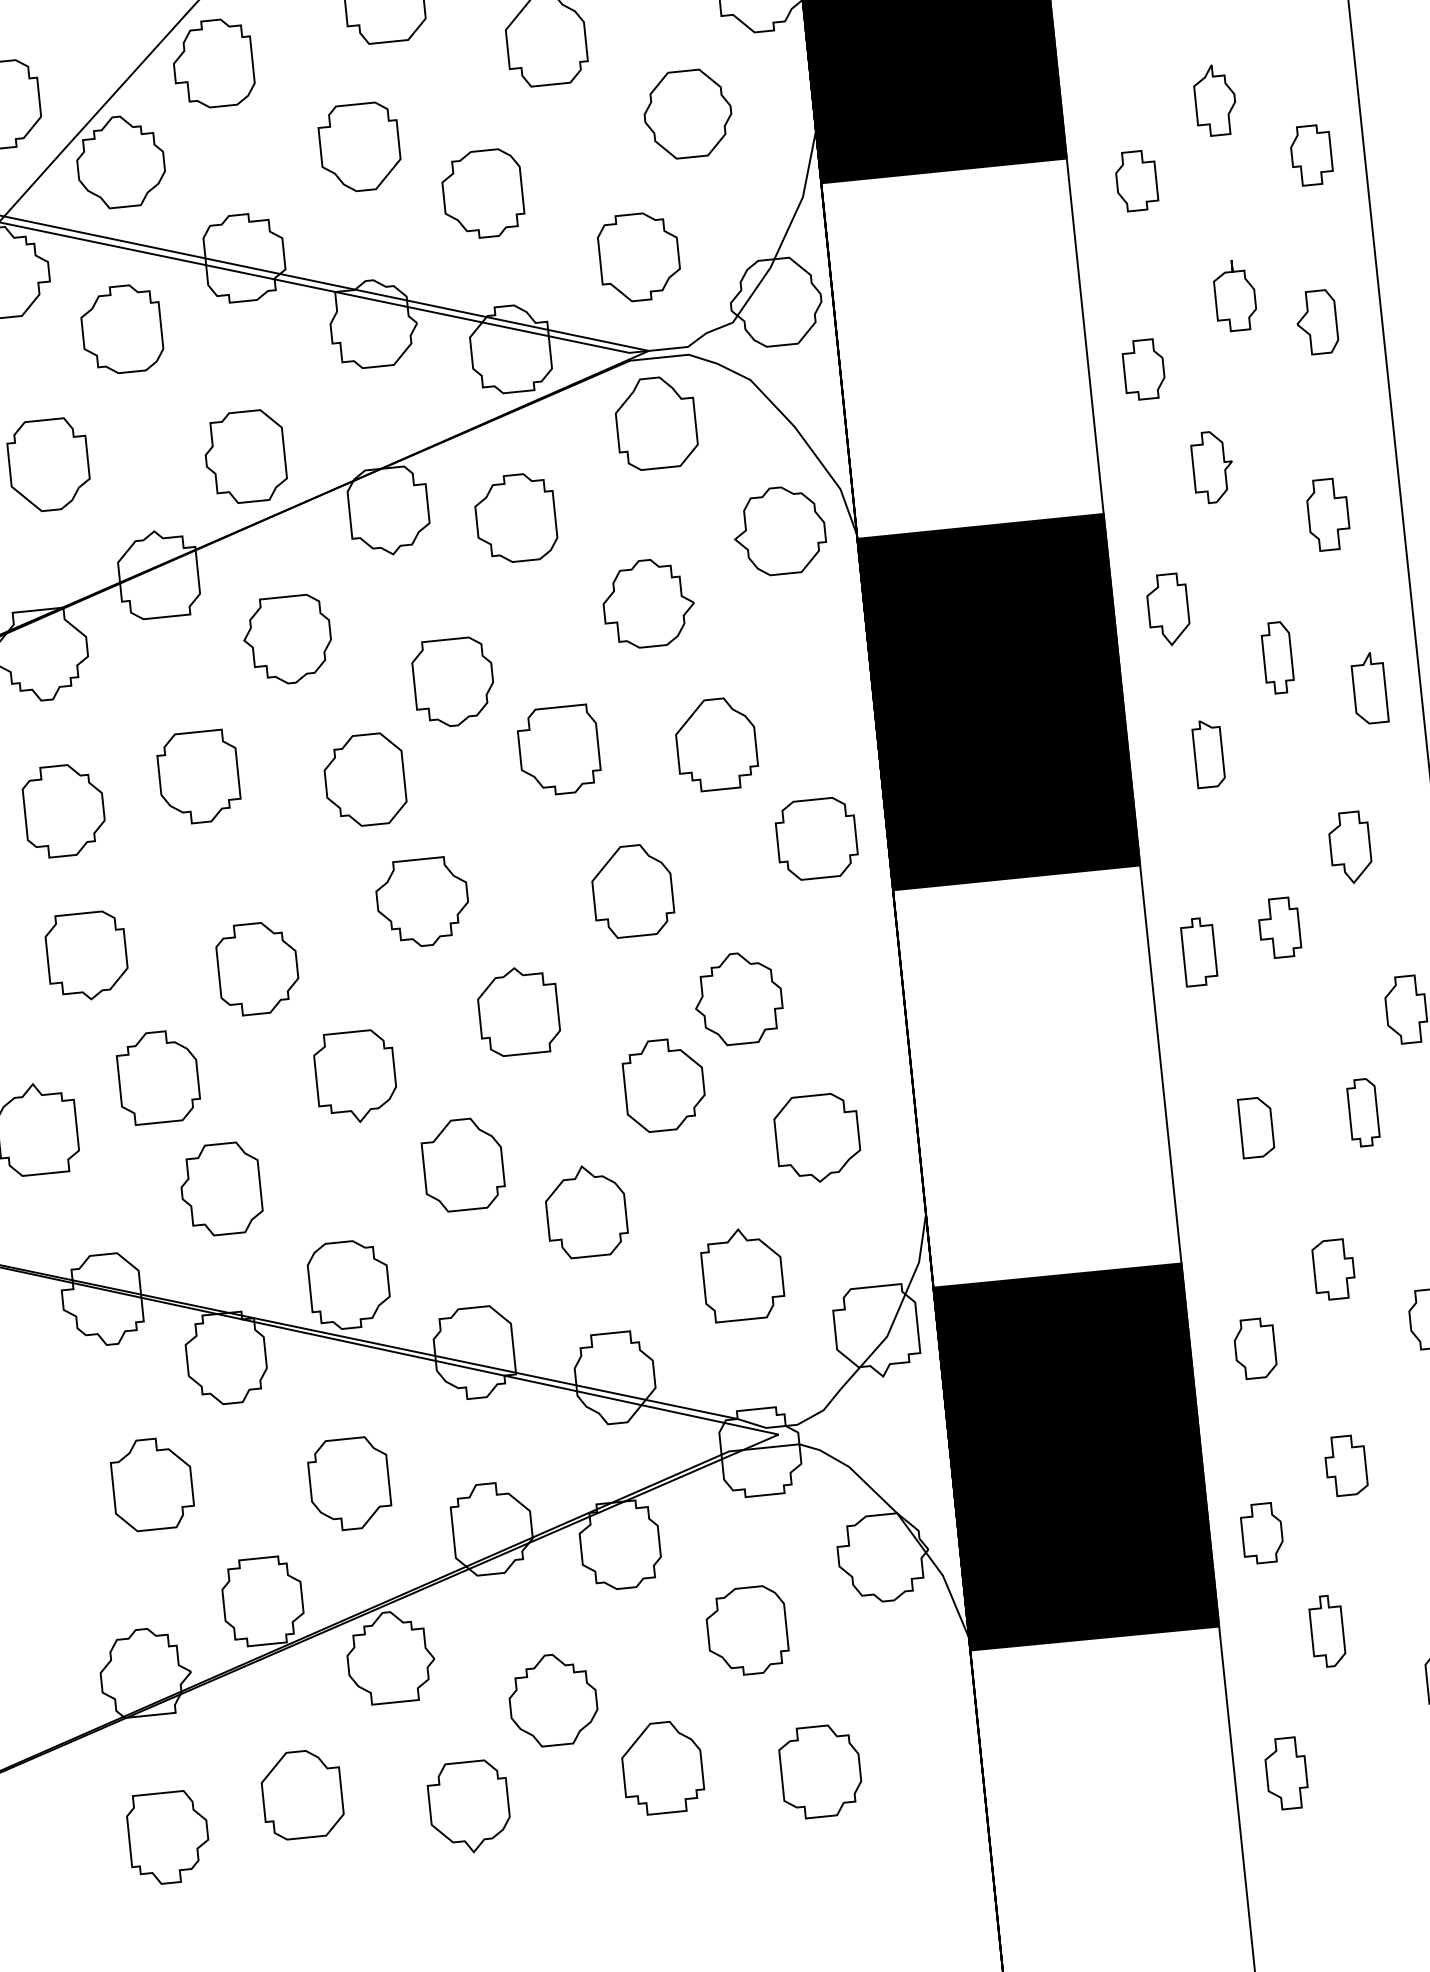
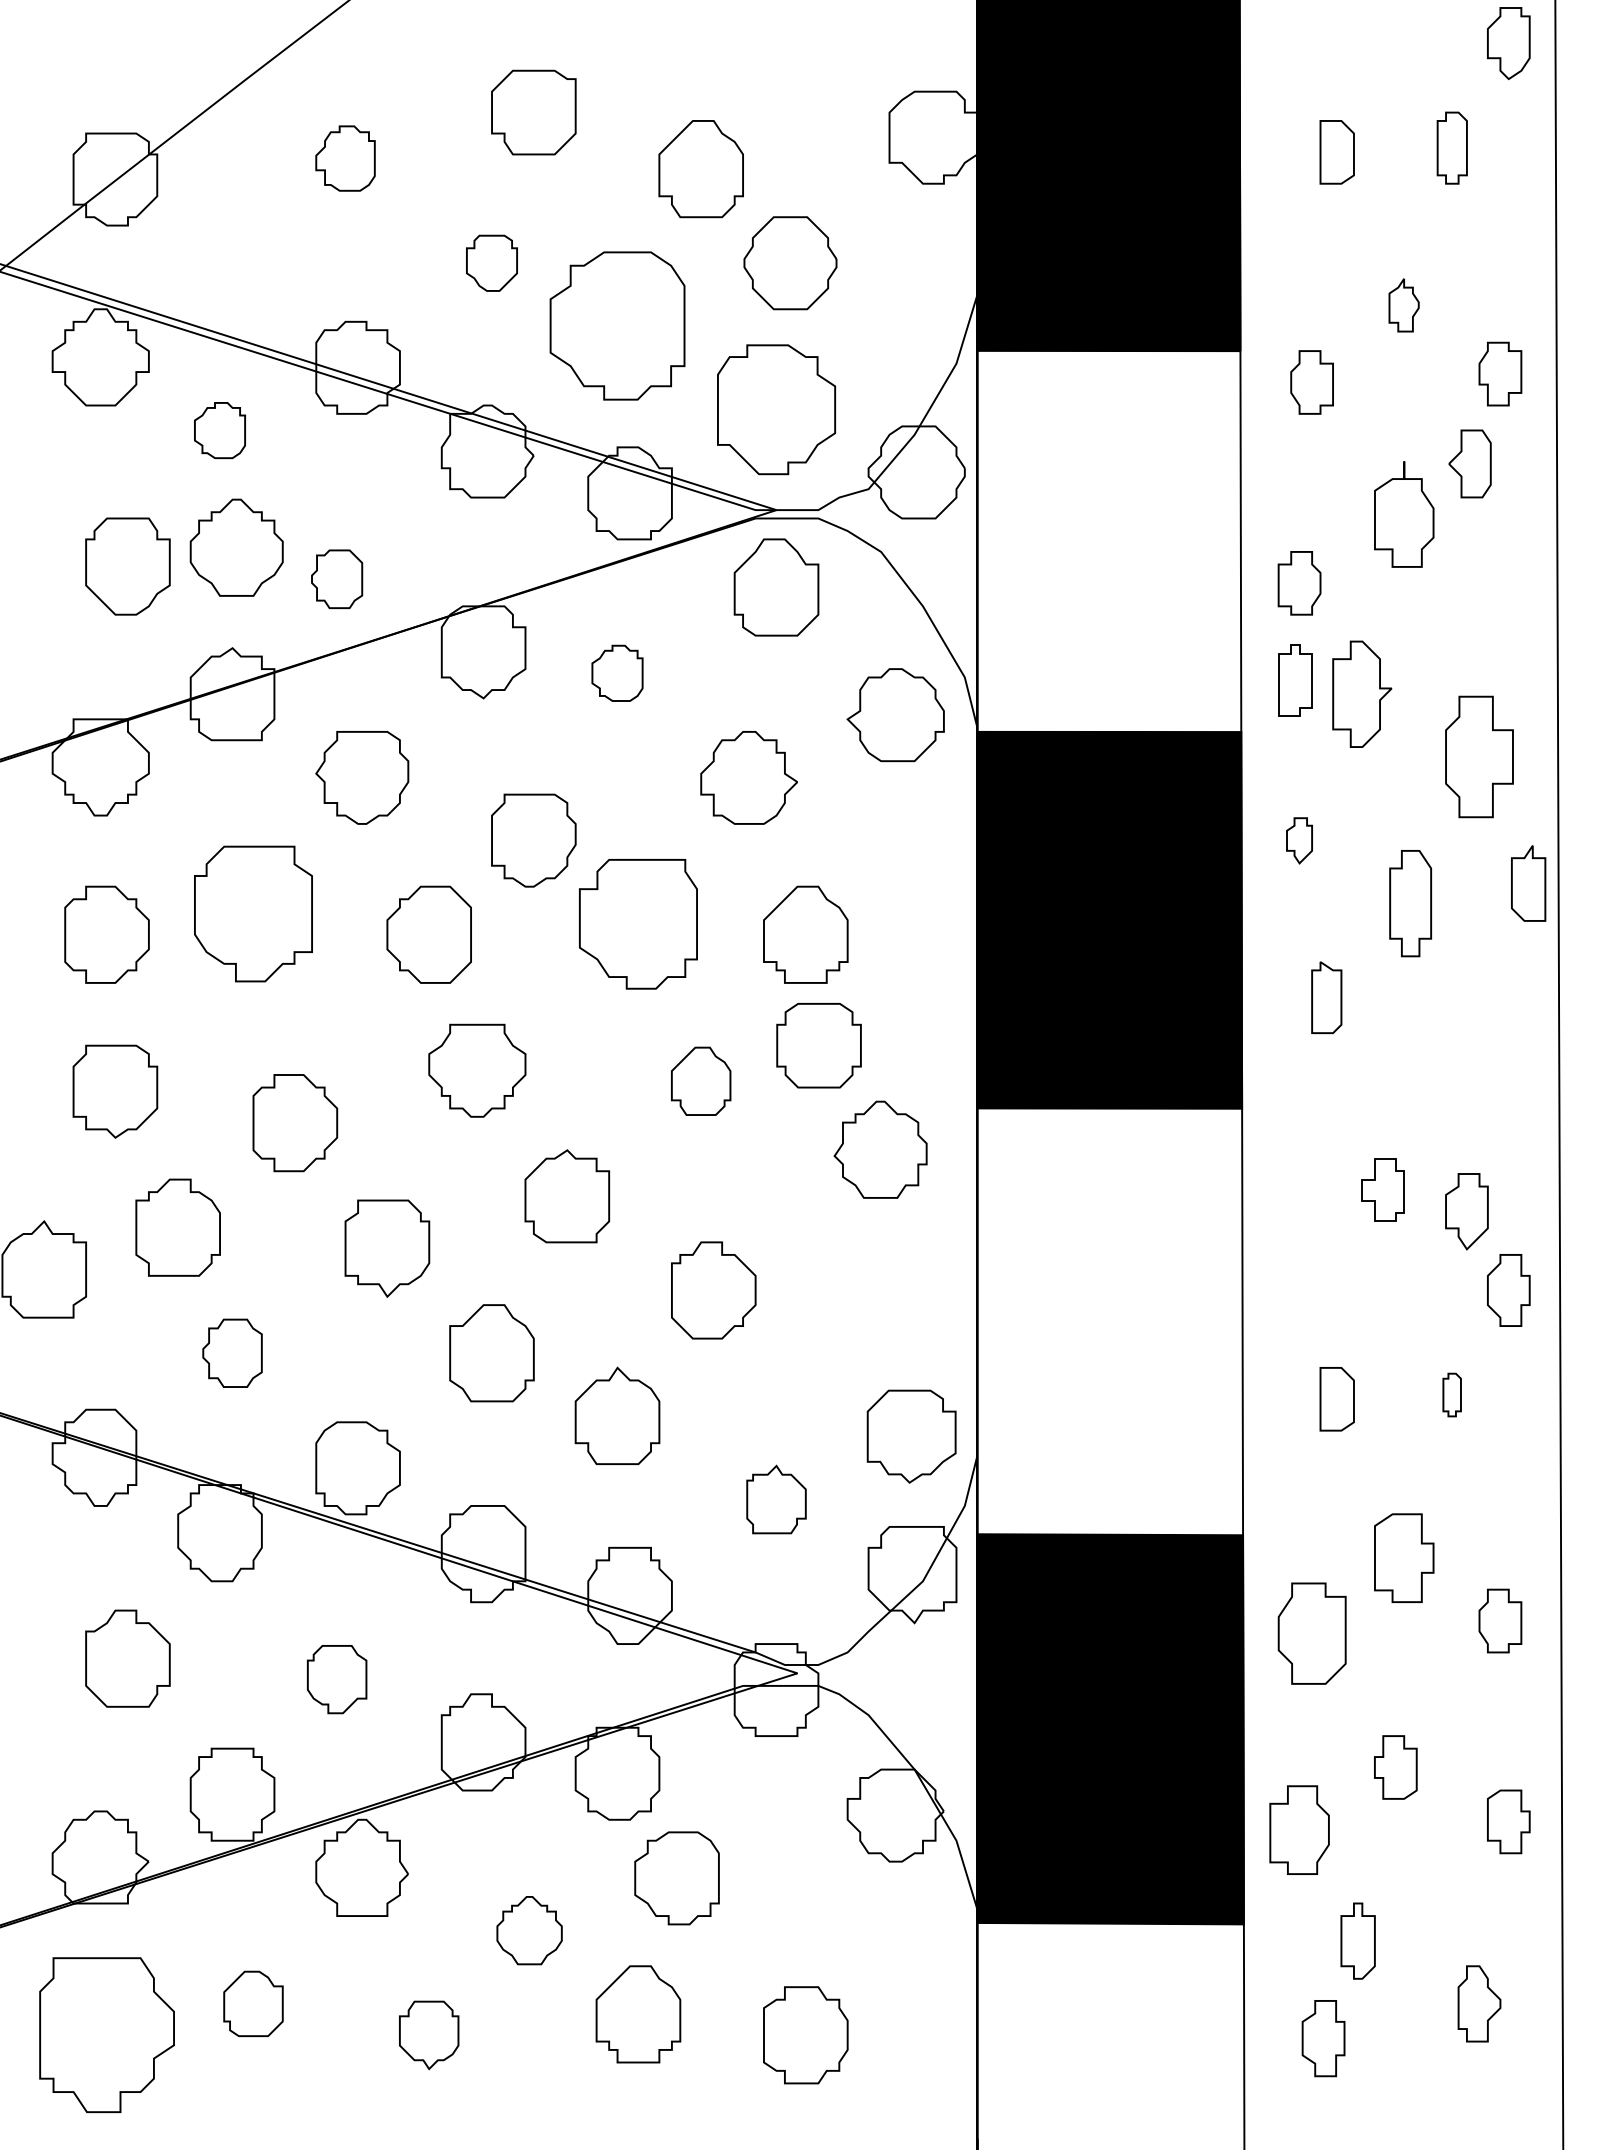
part: (213, 63) -> (345, 158), size x0.7
part: (1214, 100) -> (1403, 305), size x0.7
part: (688, 114) -> (790, 263), moved
part: (359, 147) -> (491, 263), size x0.6
part: (120, 161) -> (236, 547), moved
part: (482, 193) -> (617, 325), size x1.6
part: (639, 257) -> (776, 409), size x1.4
part: (1234, 295) -> (1403, 514), size x1.4
part: (1316, 322) -> (1469, 463), moved
part: (121, 329) -> (219, 430), size x0.6
part: (244, 457) -> (336, 579), size x0.6
part: (1212, 466) -> (1361, 693), size x1.4
part: (1328, 514) -> (1479, 756), size x1.6
part: (515, 518) -> (617, 673), size x0.6
part: (1168, 609) -> (1299, 840), size x0.6
part: (1276, 657) -> (1409, 902), size x1.4
part: (1369, 688) -> (1528, 883), moved
part: (559, 750) -> (638, 924), size x1.4
part: (198, 776) -> (253, 913), size x1.4
part: (816, 838) -> (818, 1045), moved
part: (1349, 847) -> (1466, 1211), moved
part: (632, 891) -> (700, 1081), size x0.7
part: (1199, 951) -> (1295, 680), moved
part: (738, 998) -> (880, 1149), moved
part: (1362, 1112) -> (1451, 1394), size x0.6
part: (817, 1138) -> (911, 1436), moved
part: (221, 1189) -> (232, 1353), size x0.7
part: (1333, 1269) -> (1403, 1558), size x1.4
part: (742, 1274) -> (776, 1499), size x0.7
part: (1254, 1348) -> (1311, 1633), size x1.6
part: (349, 1484) -> (336, 1679), size x0.7
part: (1262, 1533) -> (1299, 1830), size x1.4
part: (746, 1631) -> (676, 1878), moved
part: (552, 1699) -> (529, 1930), size x0.7
part: (1286, 1773) -> (1323, 2038), moved
part: (302, 1794) -> (253, 2003), size x0.7
part: (468, 1807) -> (428, 2035), size x0.7
part: (168, 1838) -> (106, 2035), size x1.6

